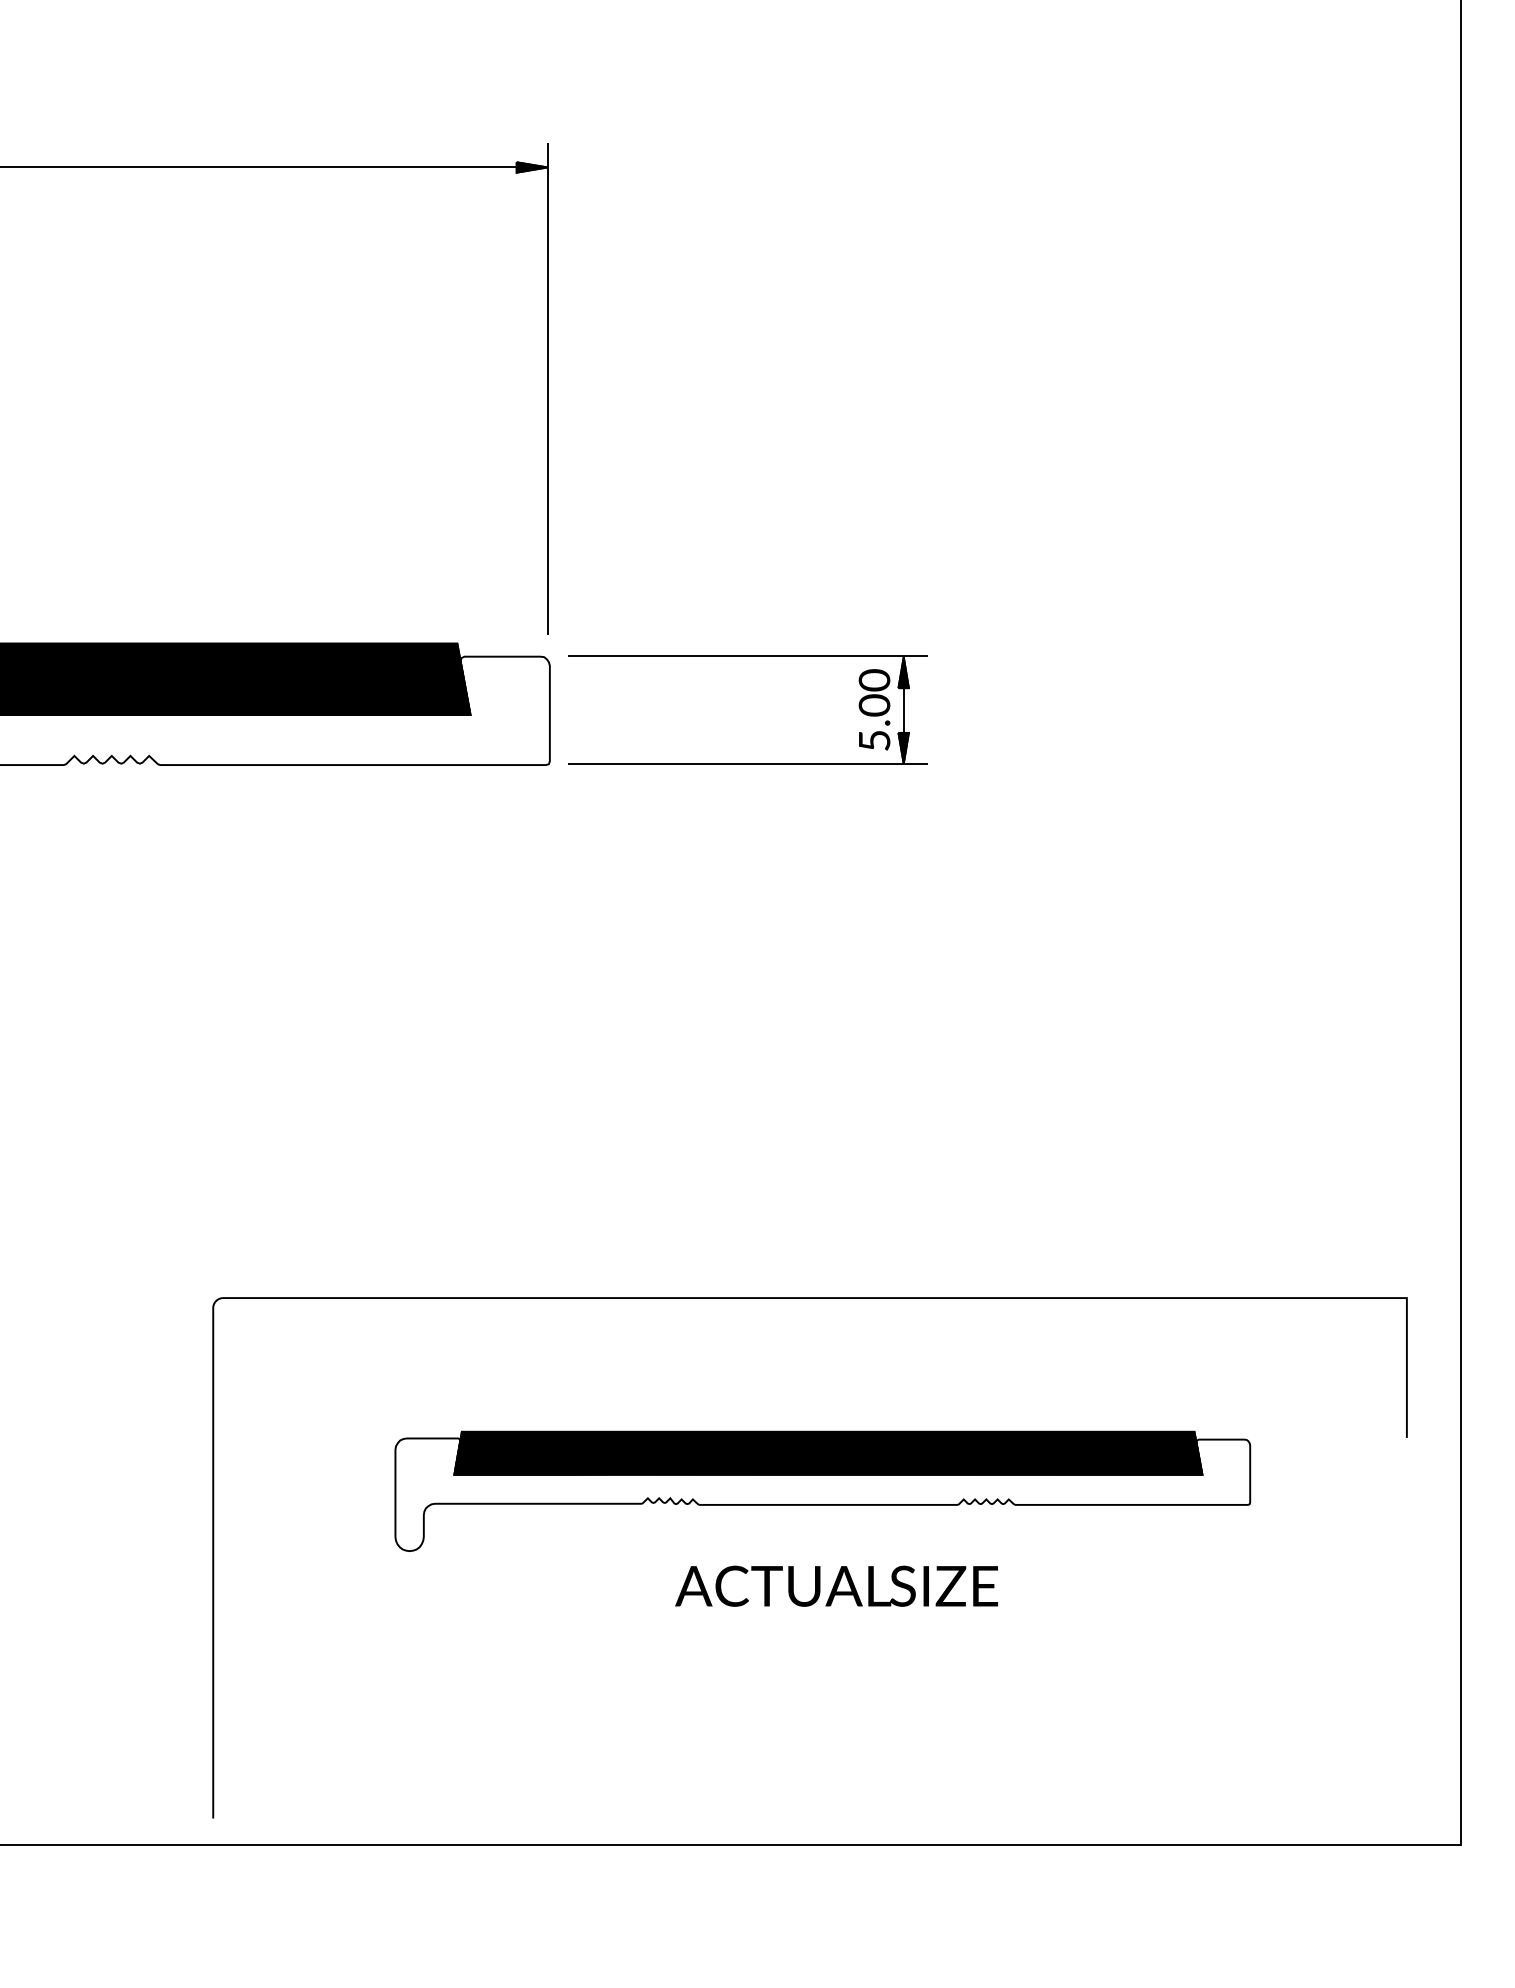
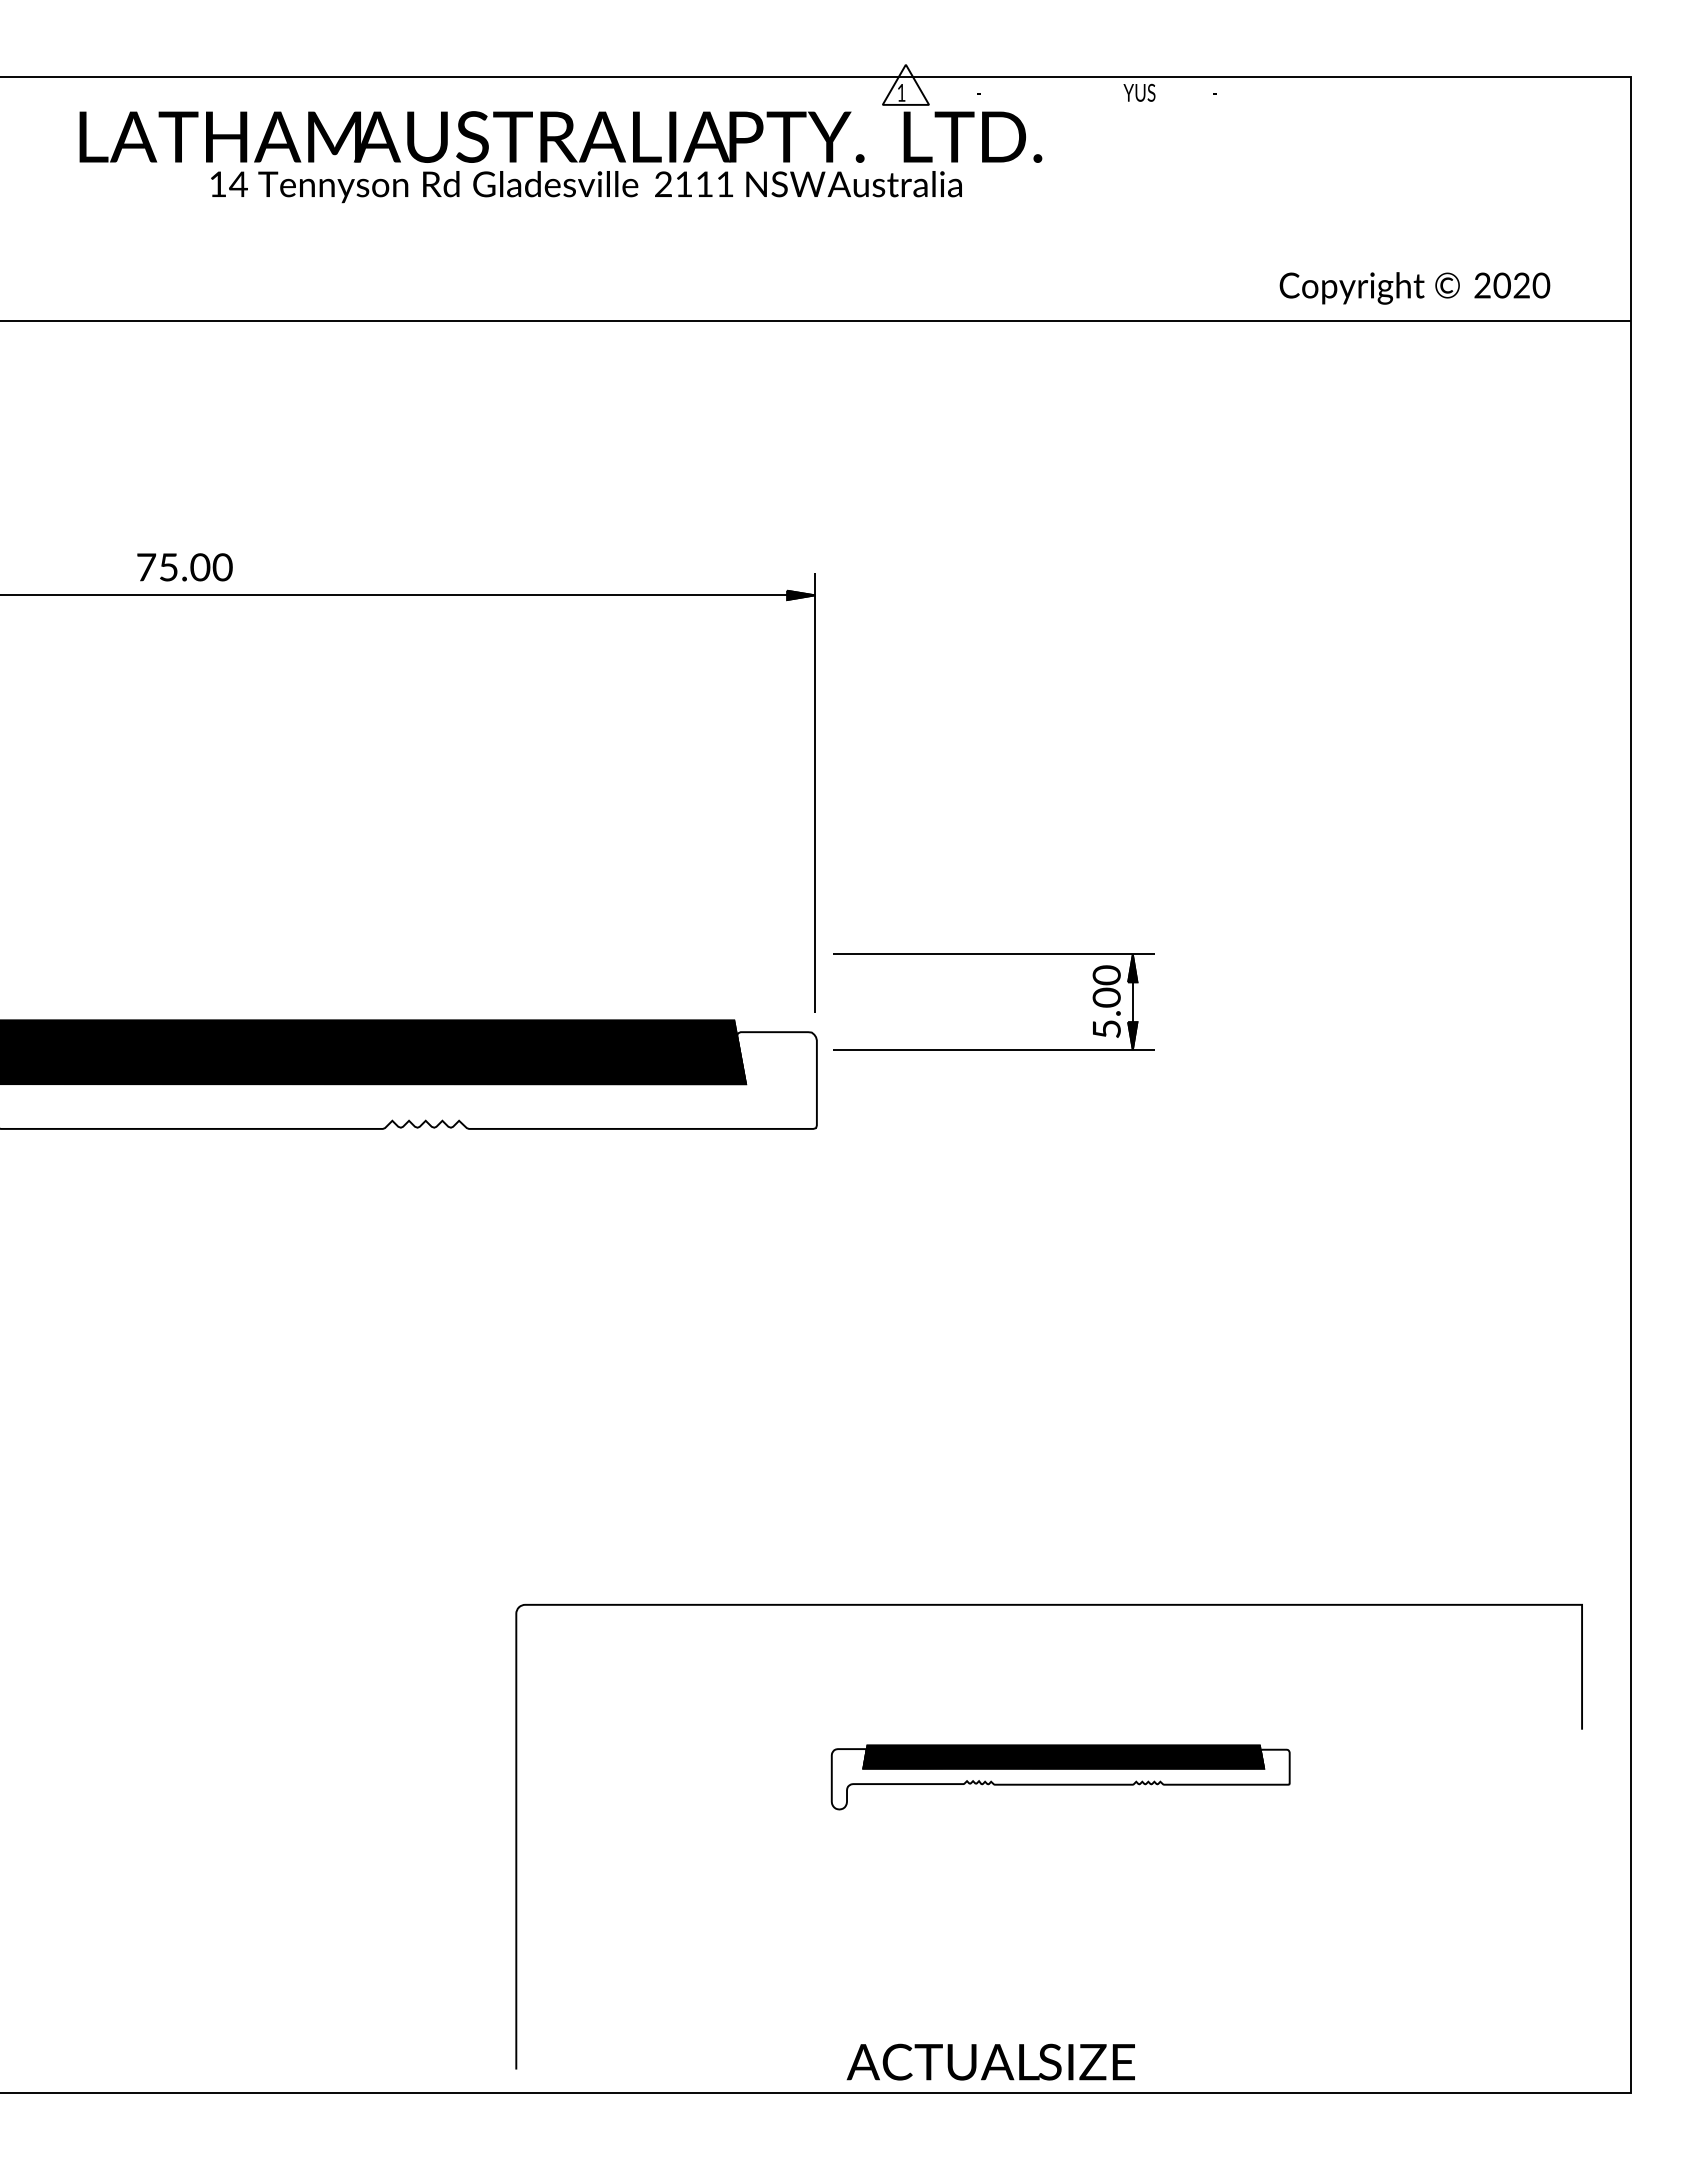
part: (747, 657) -> (993, 954), moved
part: (822, 1491) -> (1060, 1777), size x0.6
text: (836, 1585) -> (990, 2061), moved

